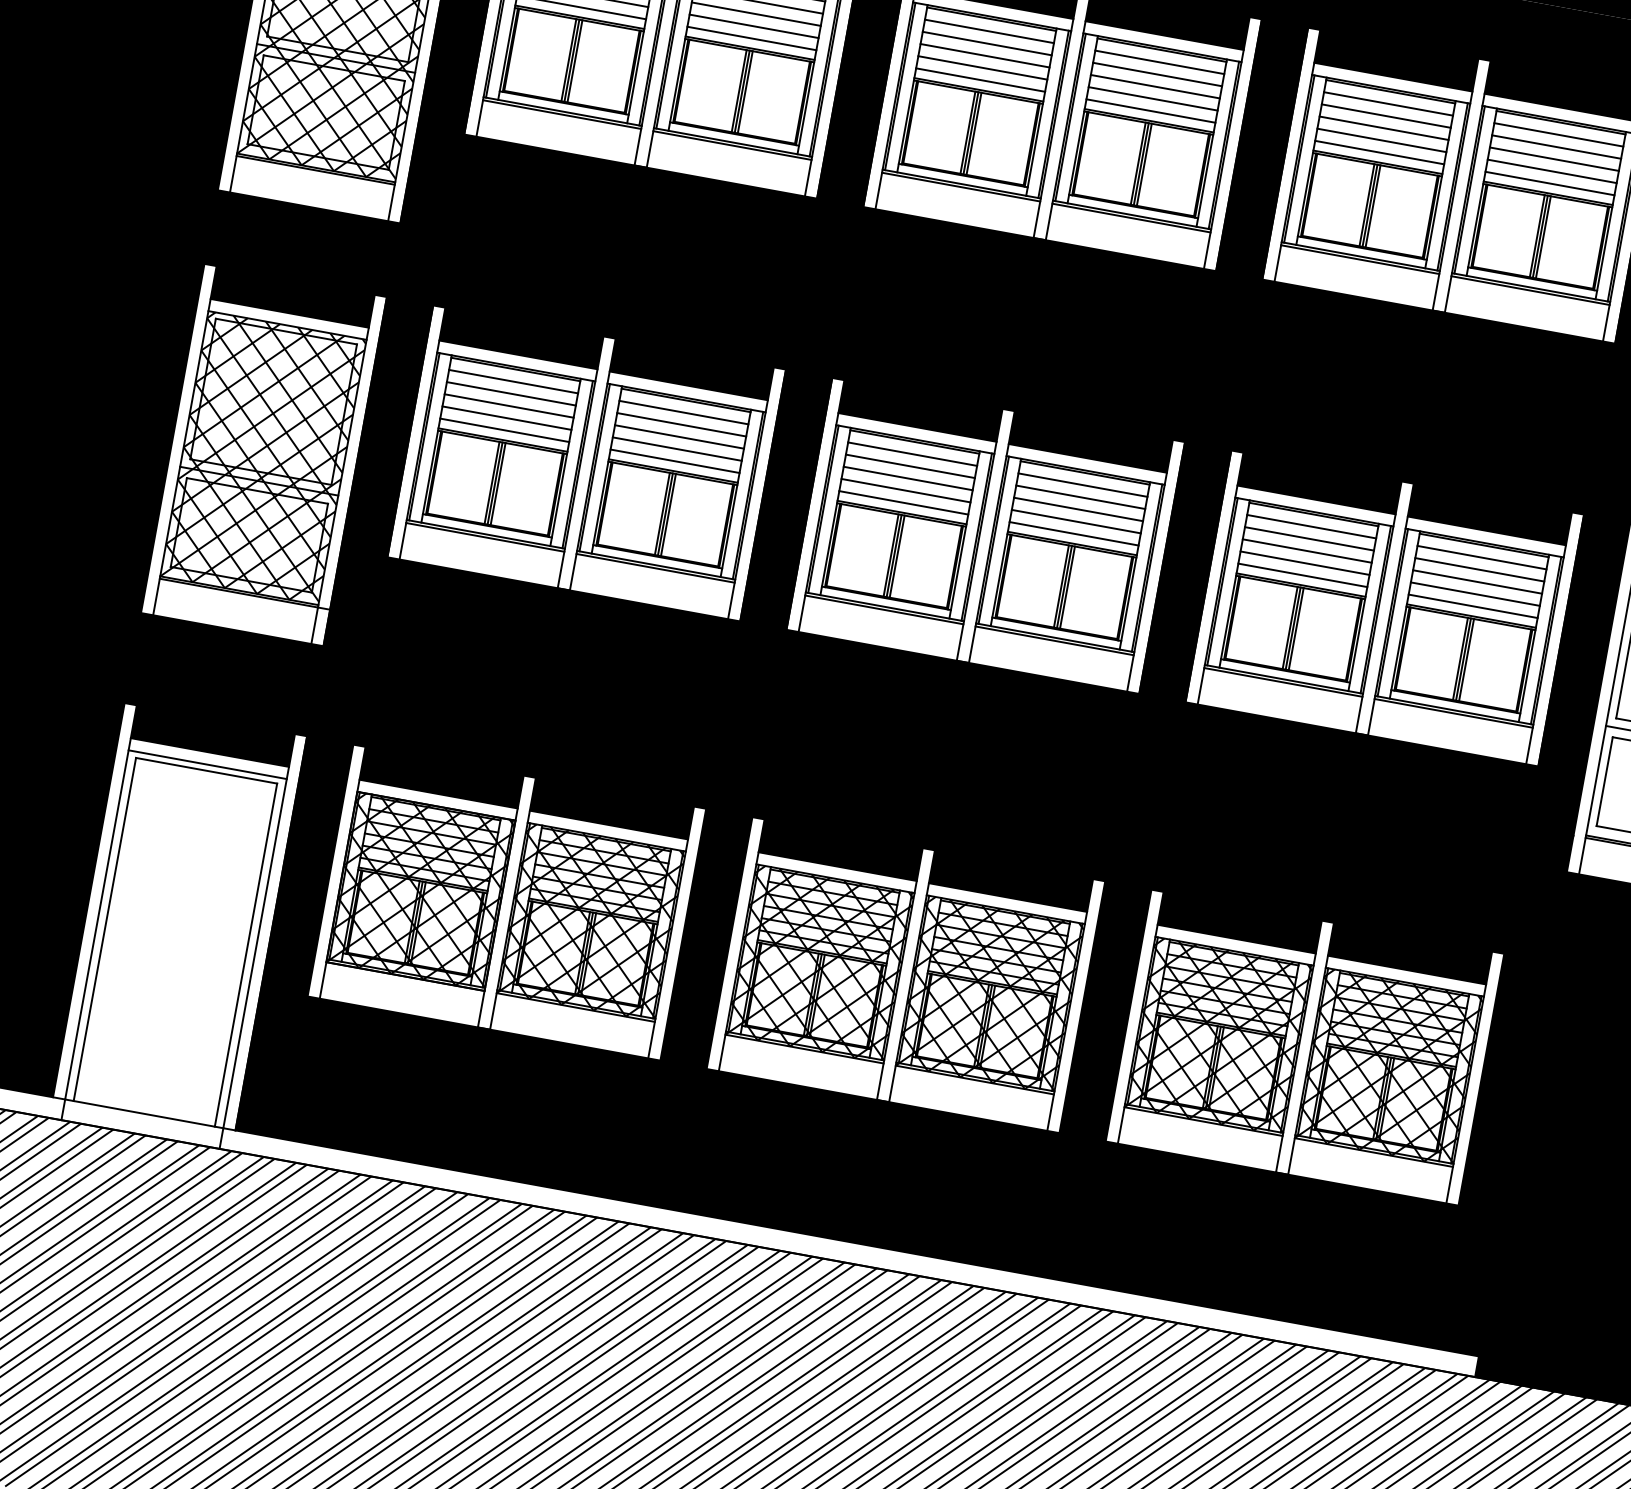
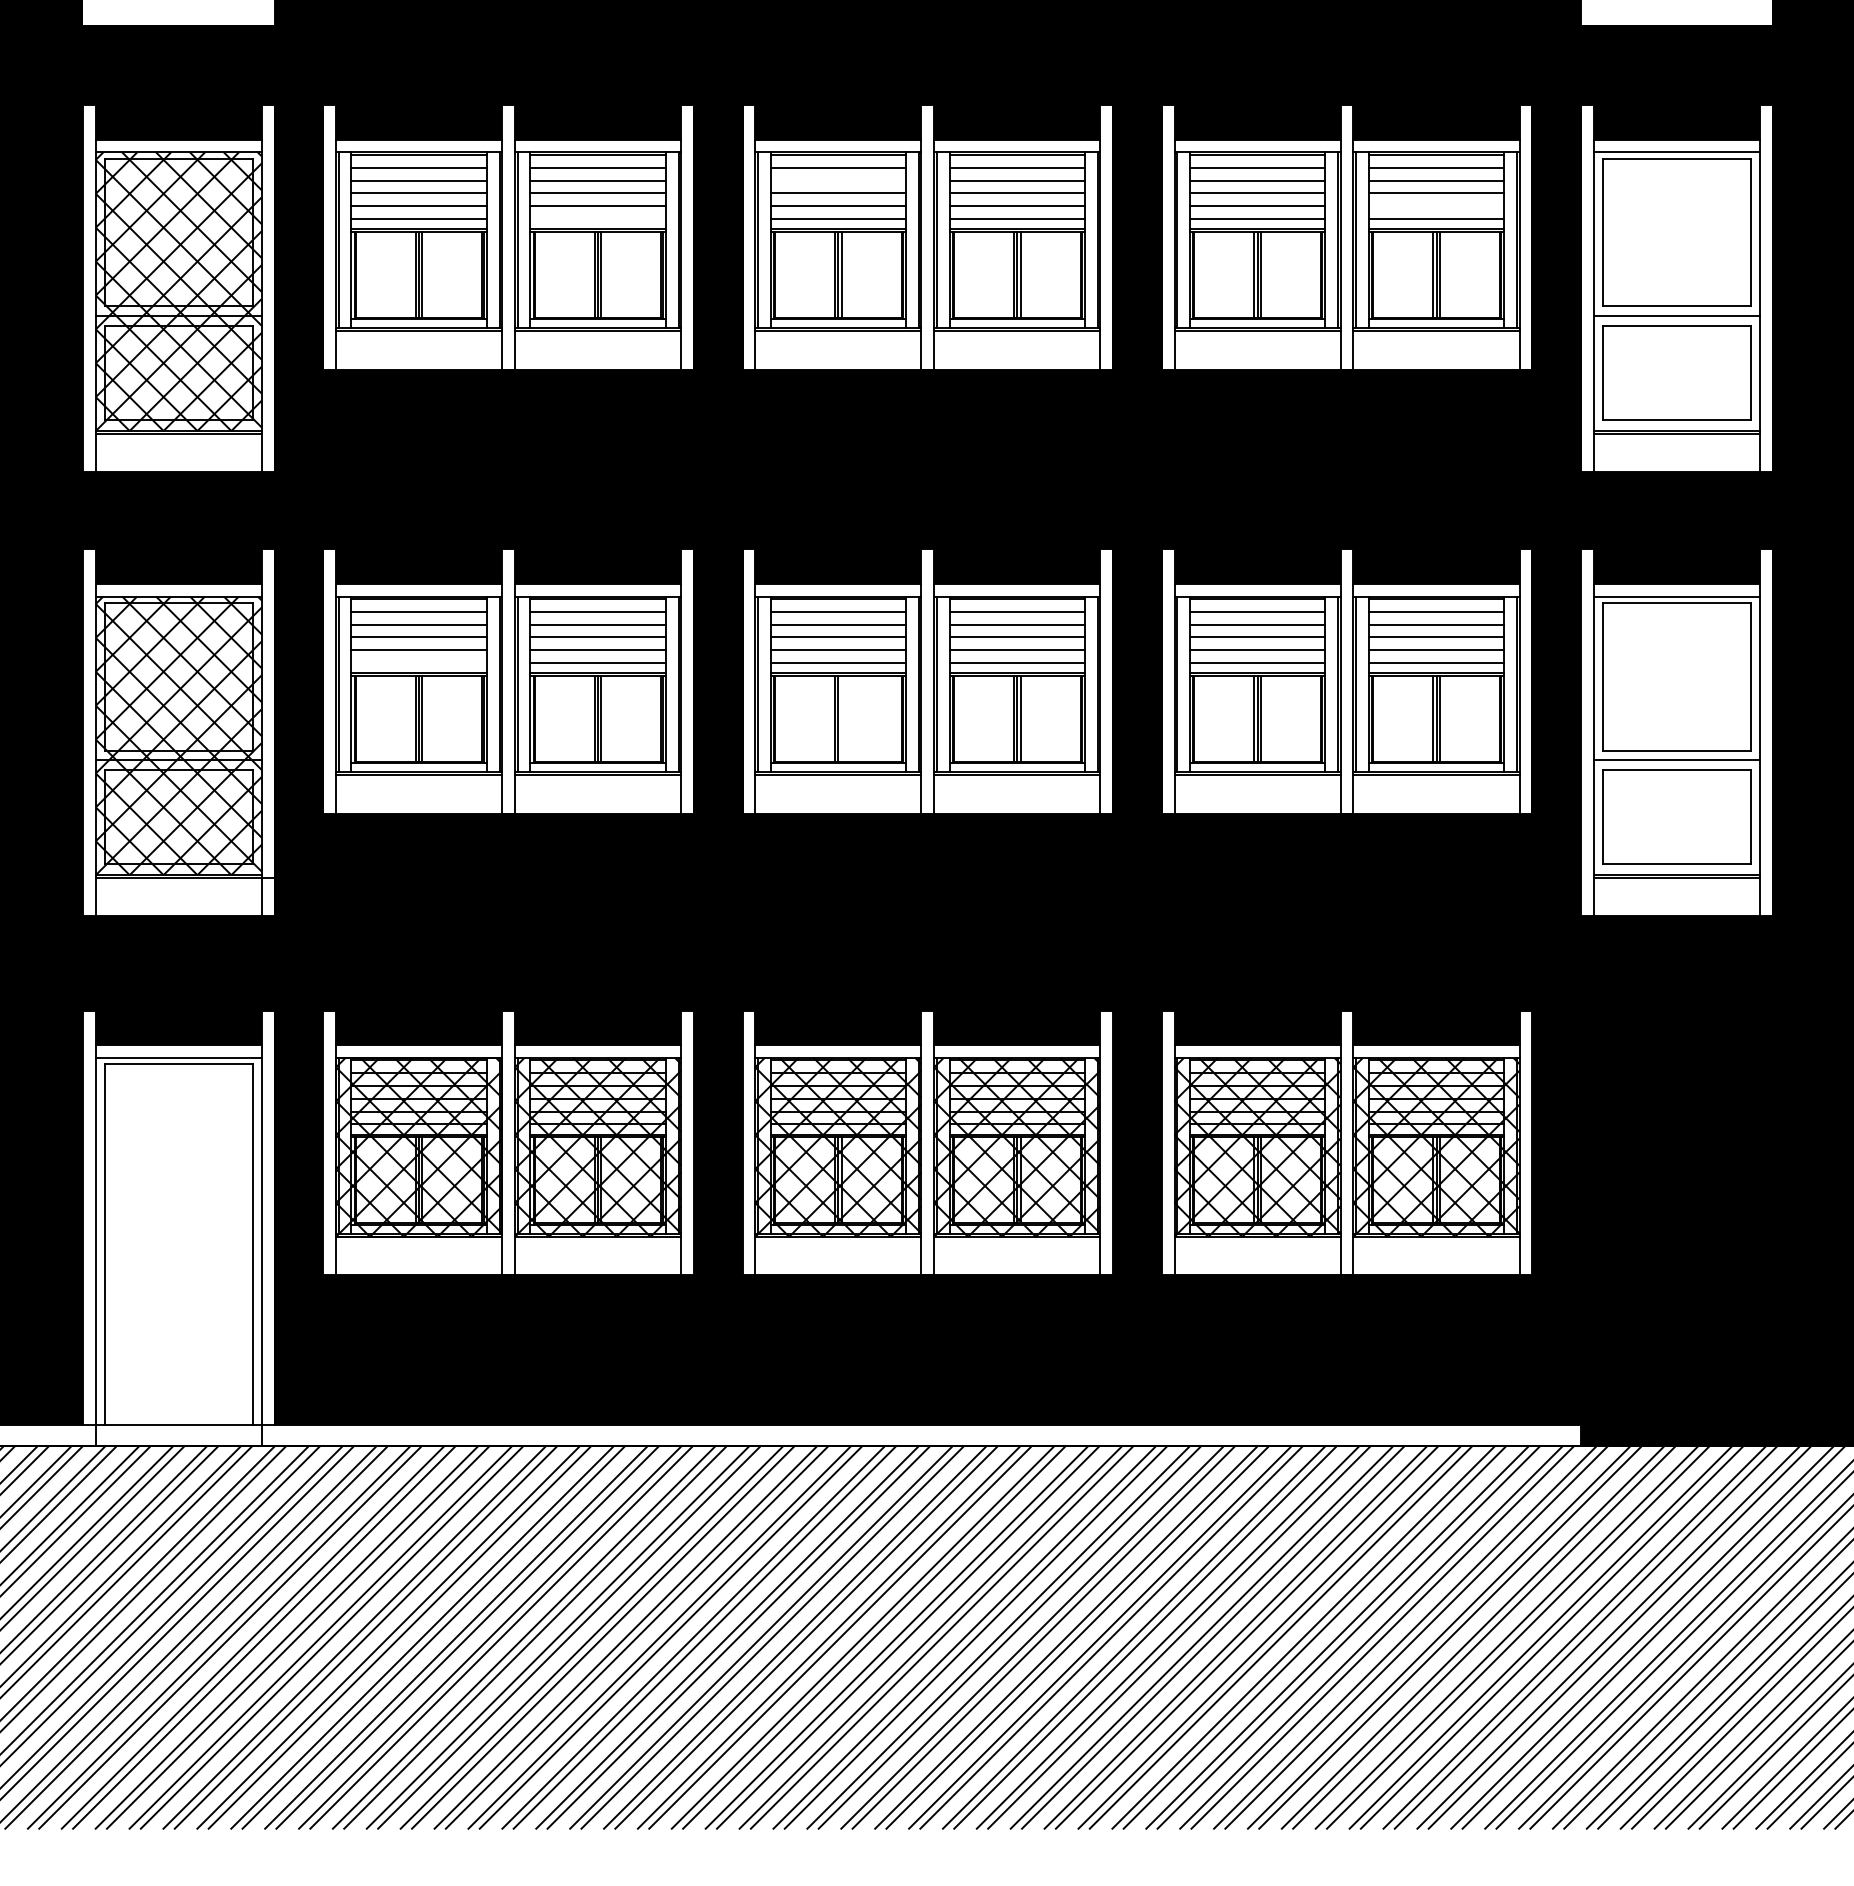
line: (751, 38) -> (597, 218), removed
line: (987, 43) -> (838, 180), removed
line: (1552, 171) -> (1436, 206), removed
line: (504, 430) -> (418, 663), removed
line: (897, 556) -> (841, 718), removed

